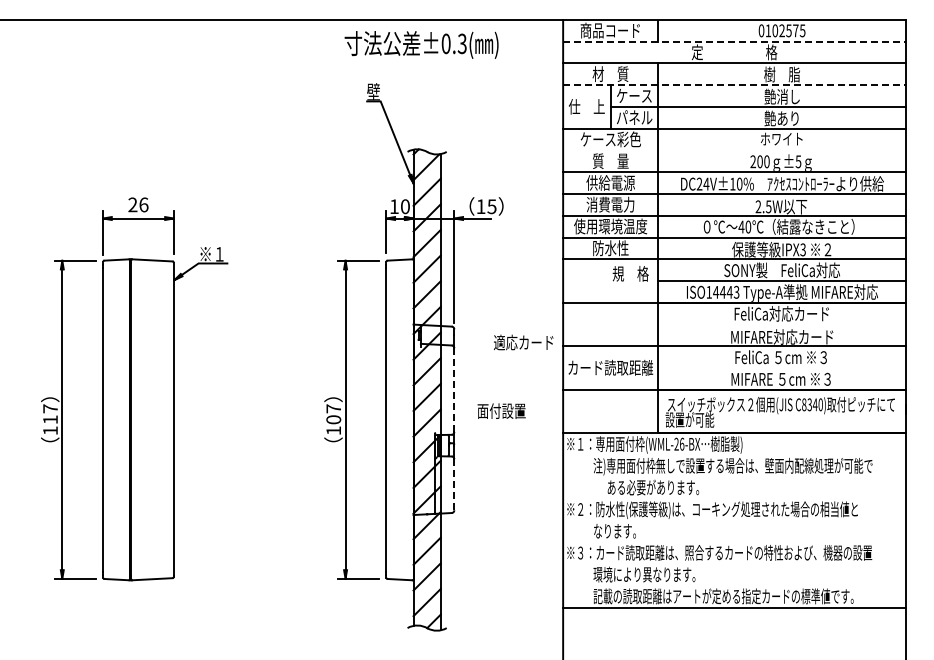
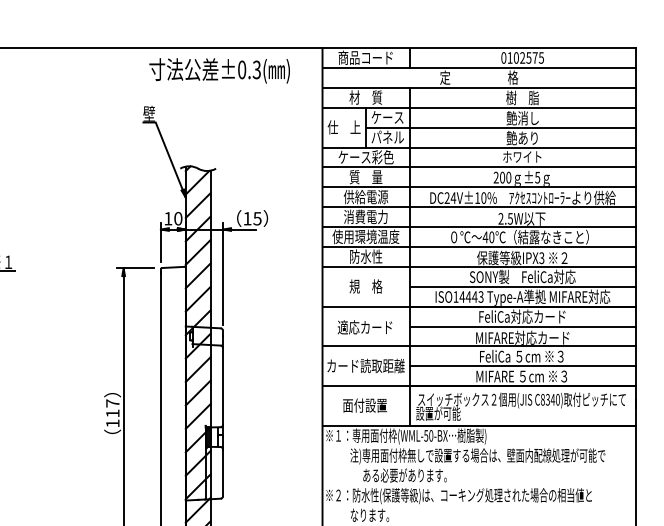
line: (735, 41) -> (480, 67), dashed -> solid
text: (421, 44) -> (219, 70), moved
line: (735, 85) -> (480, 107), dashed -> solid
line: (734, 150) -> (479, 167), added
text: (630, 273) -> (365, 286), moved
line: (781, 324) -> (522, 326), added
text: (523, 342) -> (364, 327), moved
line: (781, 368) -> (522, 366), added
line: (454, 390) -> (223, 386), dashed -> solid
text: (501, 410) -> (364, 405), moved
text: (333, 419) -> (112, 413), 107 -> 117
text: (679, 443) -> (428, 435), (WML-26-BX -> (WML-50-BX
line: (454, 484) -> (223, 472), dashed -> solid

